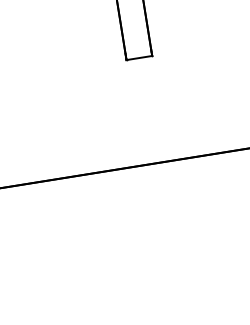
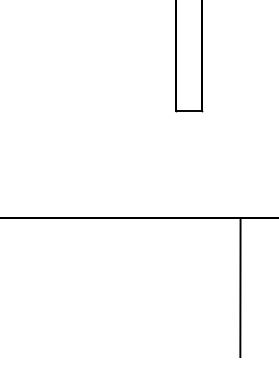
line: (218, 223) -> (240, 287), added

